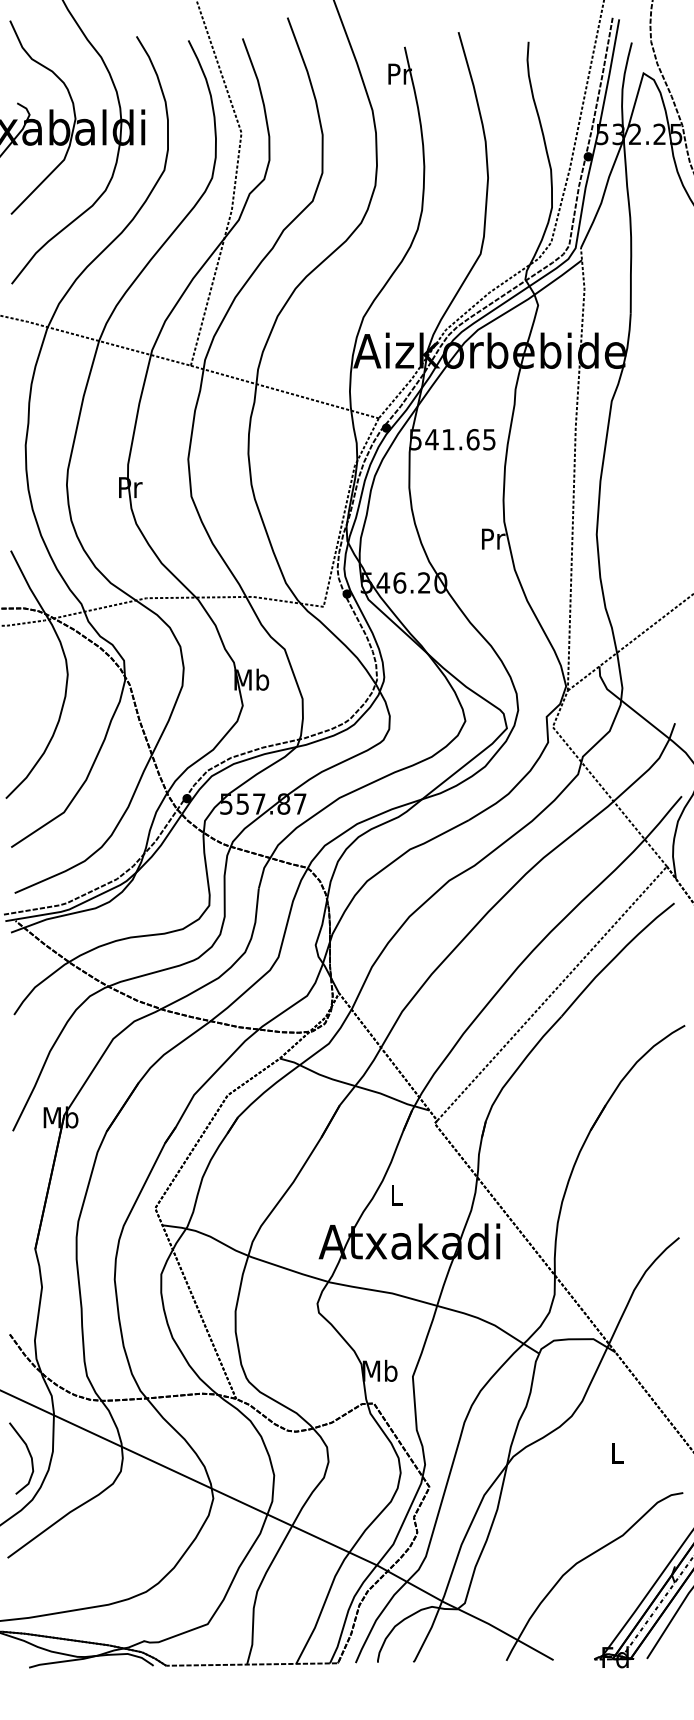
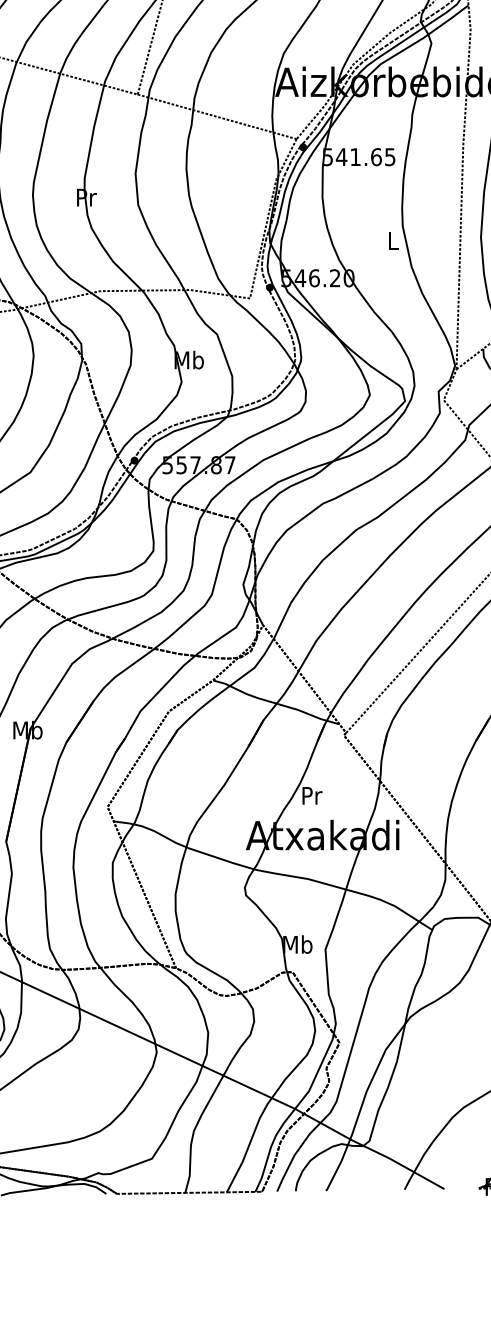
text: (493, 538) -> (393, 240), Pr -> L
text: (397, 1194) -> (312, 795), L -> Pr

